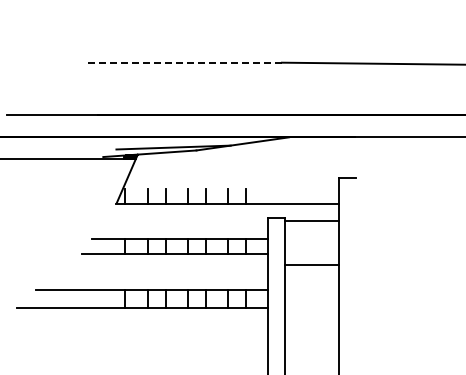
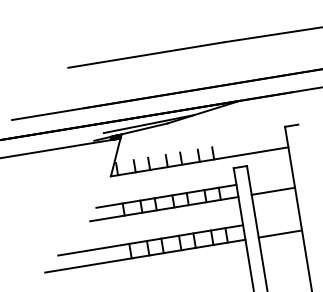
line: (184, 62) -> (146, 54), dashed -> solid
line: (311, 221) -> (273, 191), moved
line: (311, 265) -> (280, 234), moved

